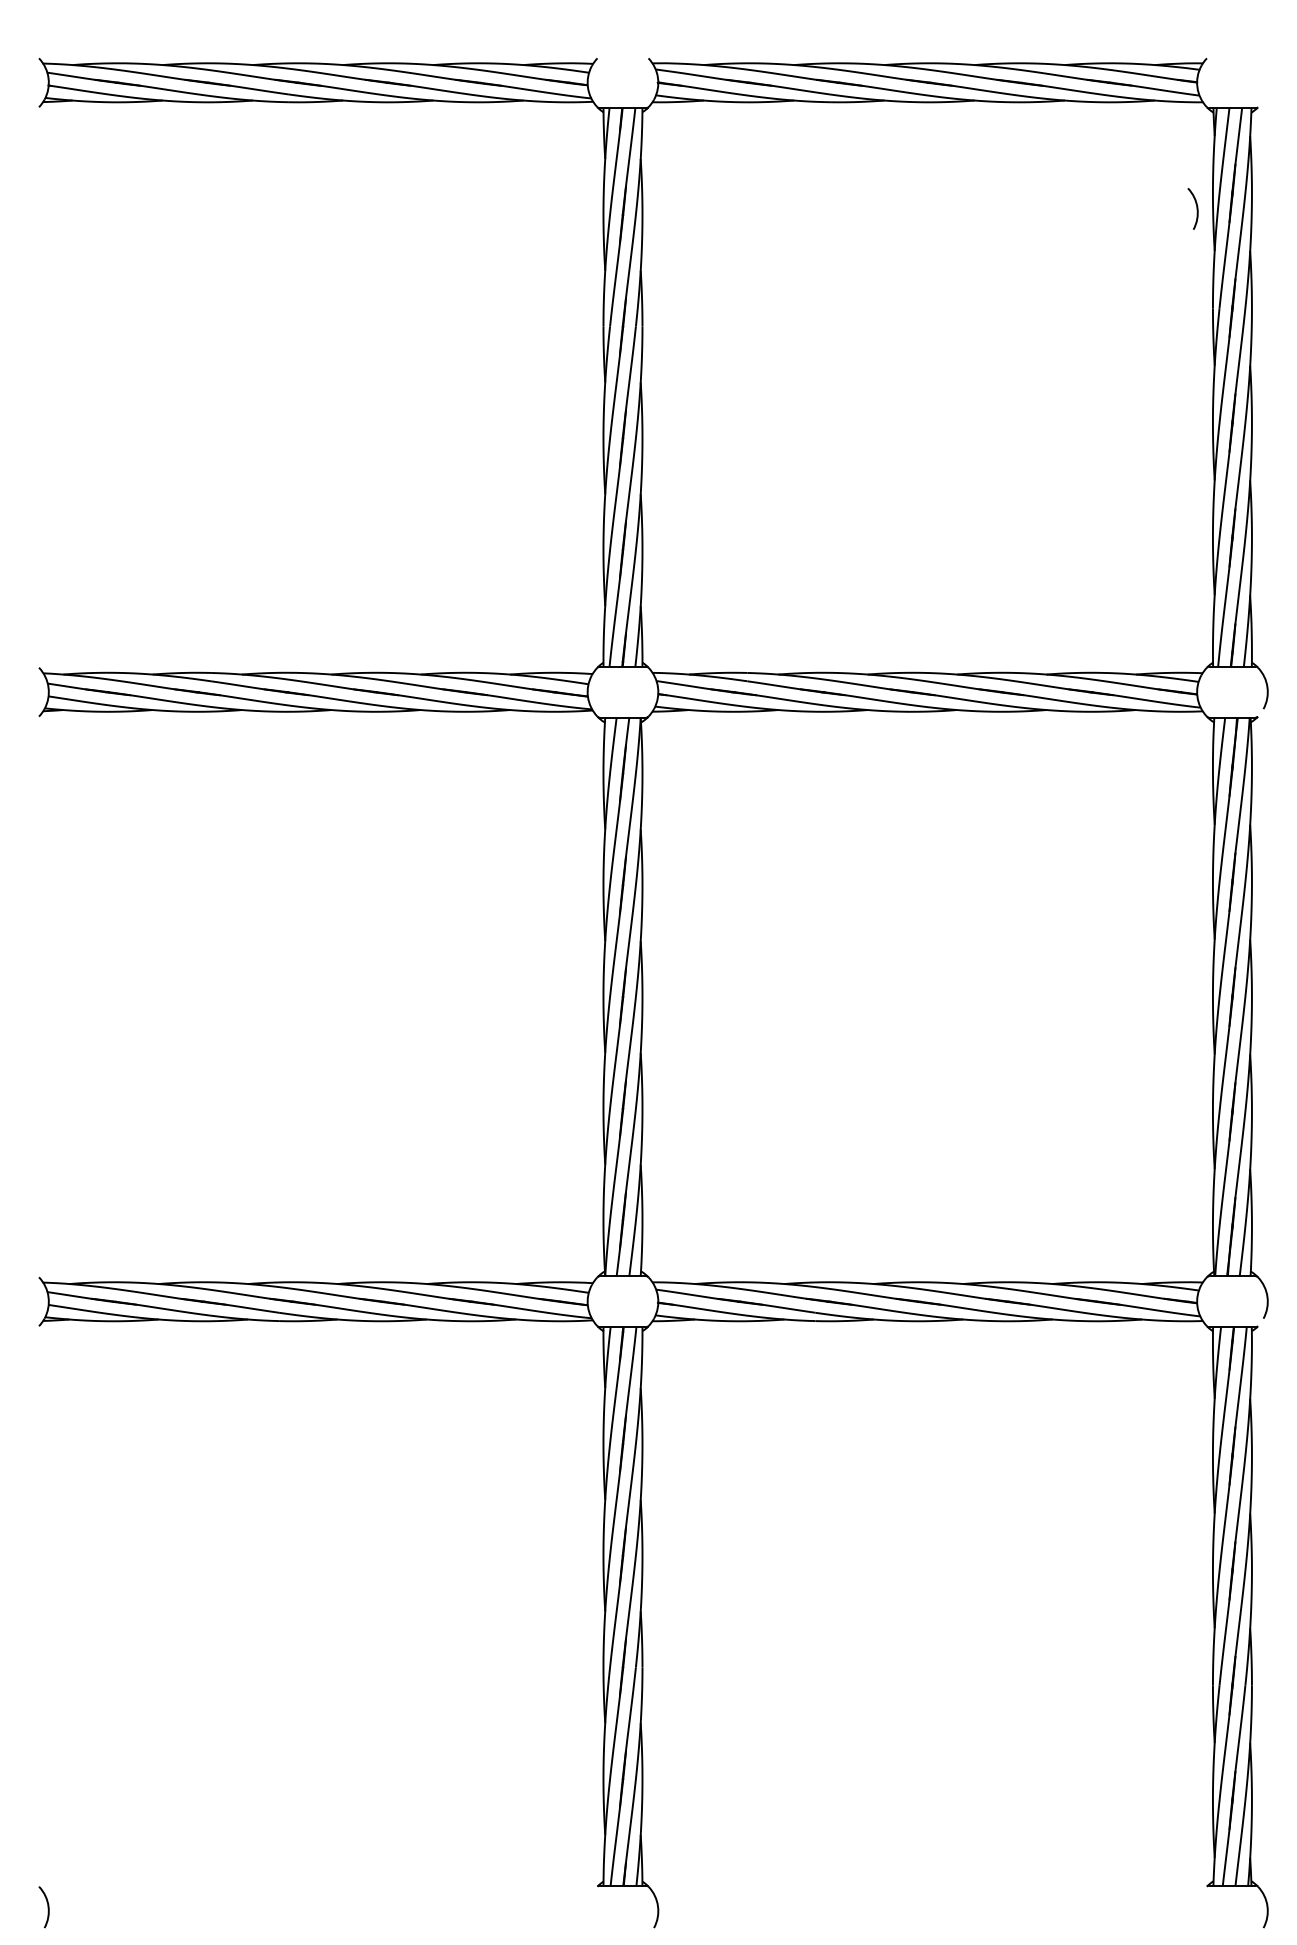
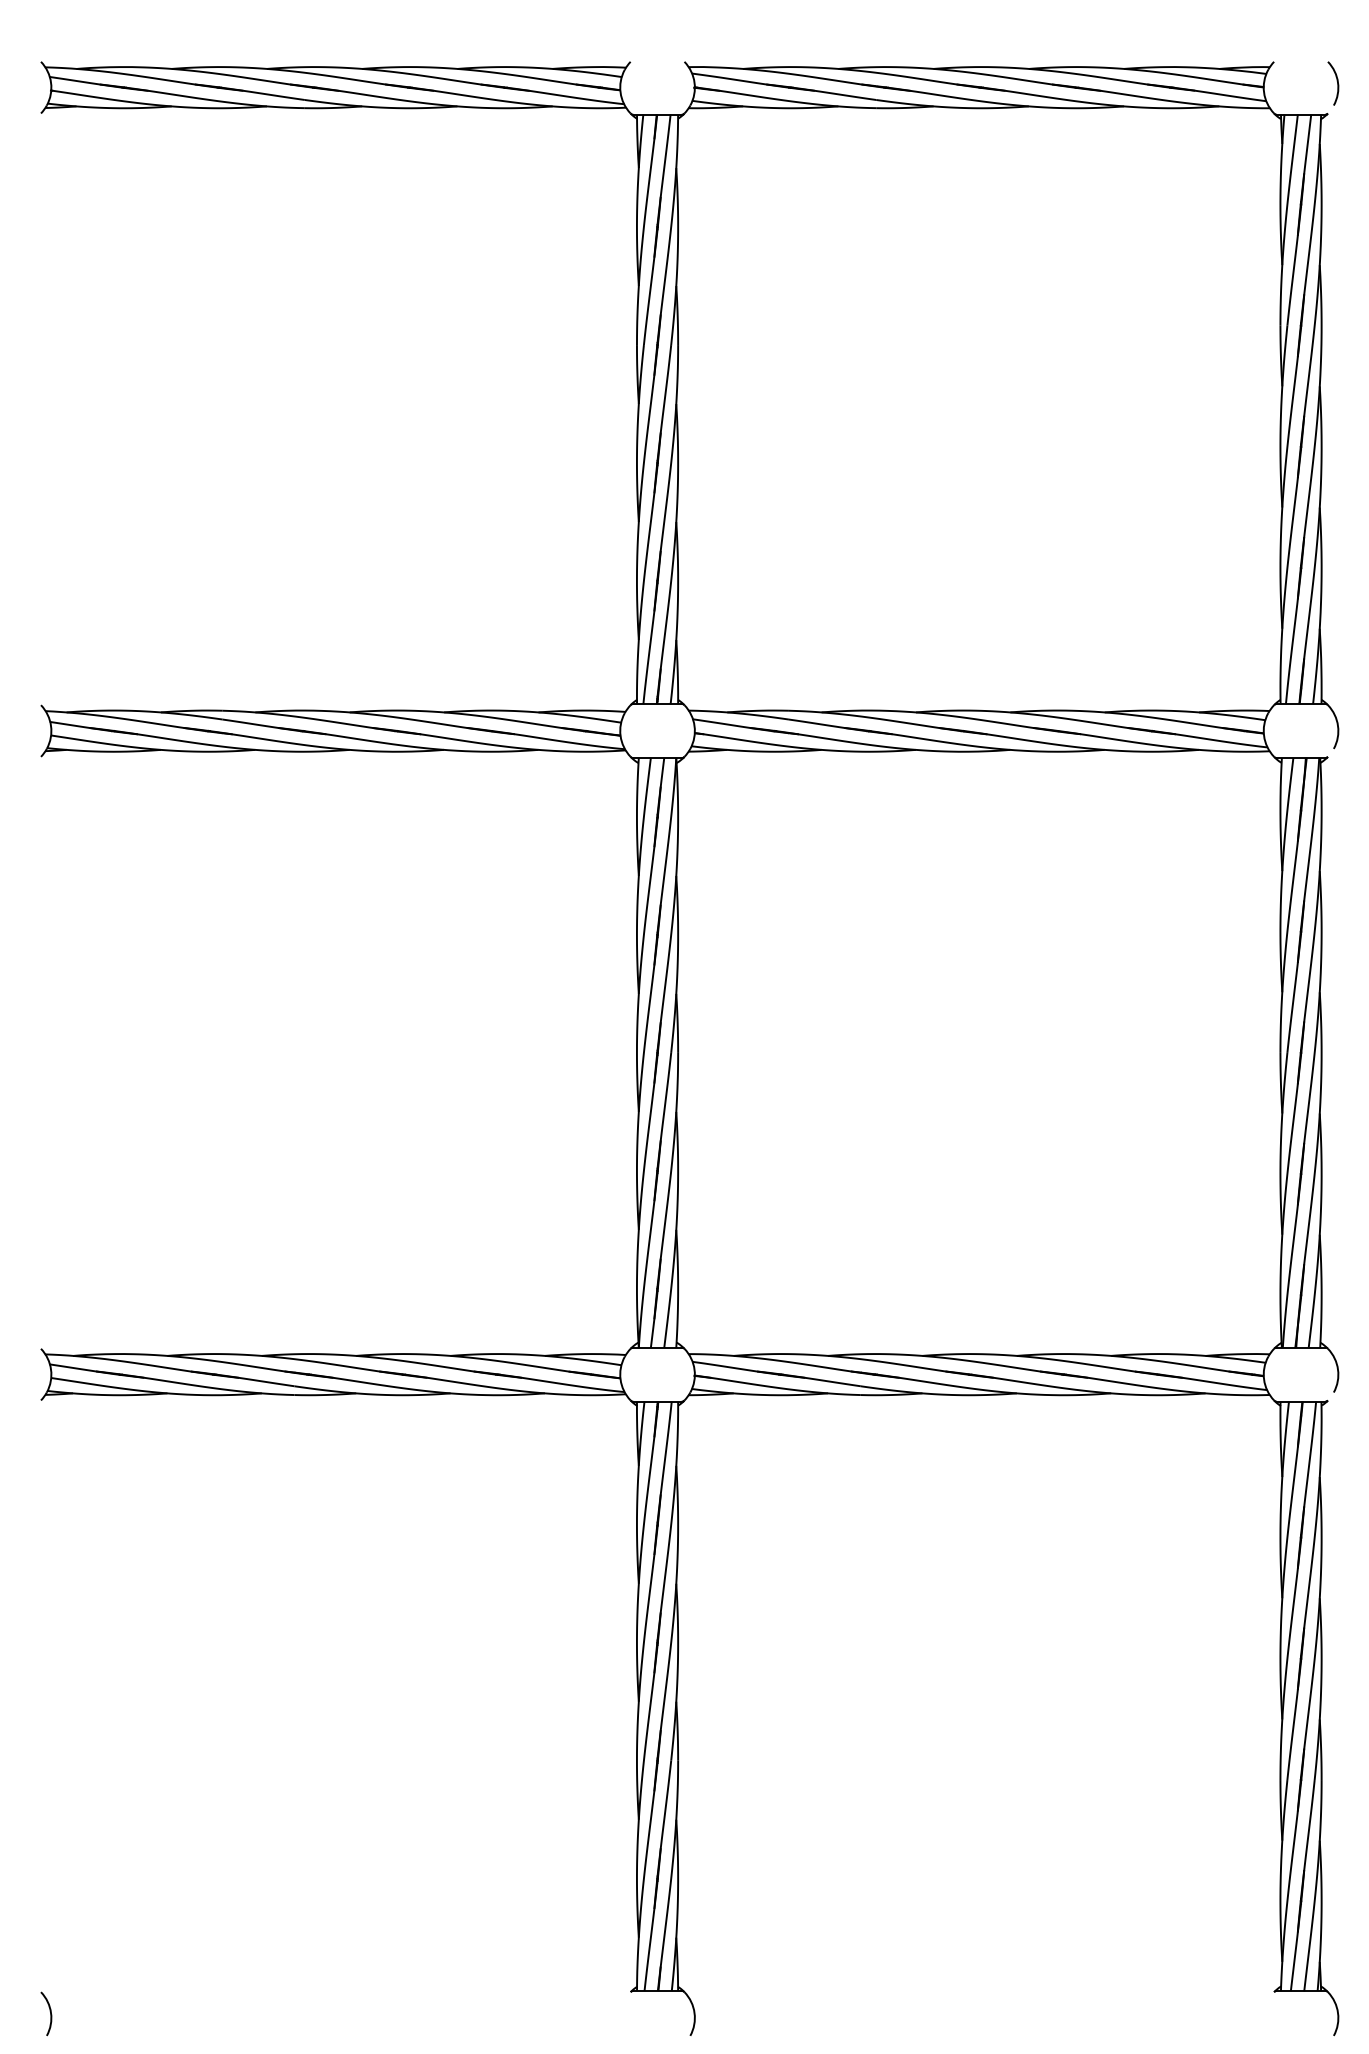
arc: (1196, 208) -> (1336, 83), moved

